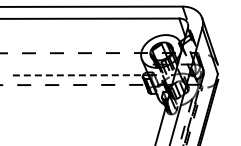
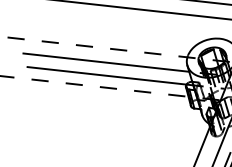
line: (76, 64) -> (106, 62), added
line: (78, 75) -> (107, 76), dashed -> solid

